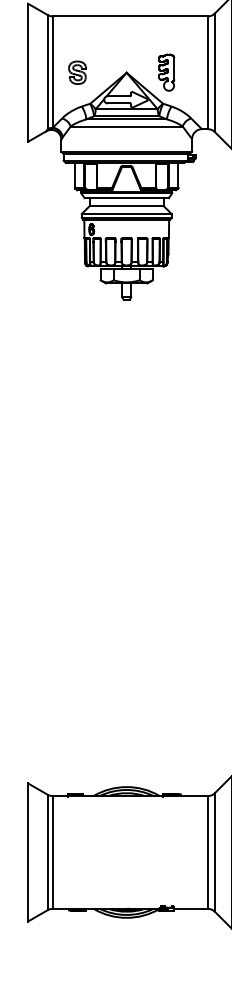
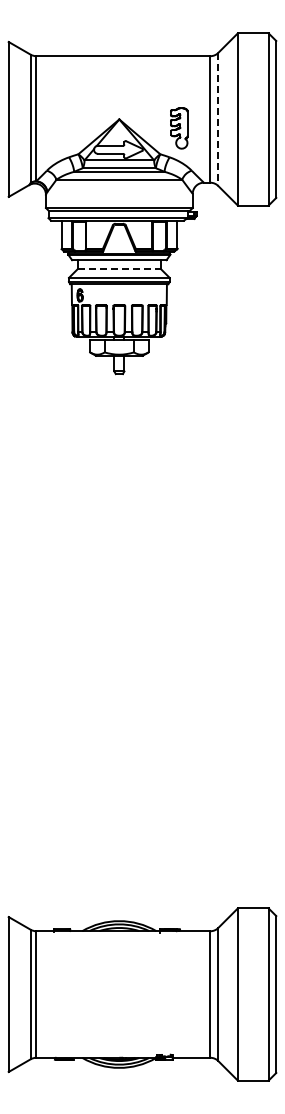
part: (76, 71) -> (63, 118), removed
part: (166, 72) -> (179, 128), moved
line: (215, 72) -> (218, 119), solid -> dashed
line: (126, 206) -> (119, 269), solid -> dashed

